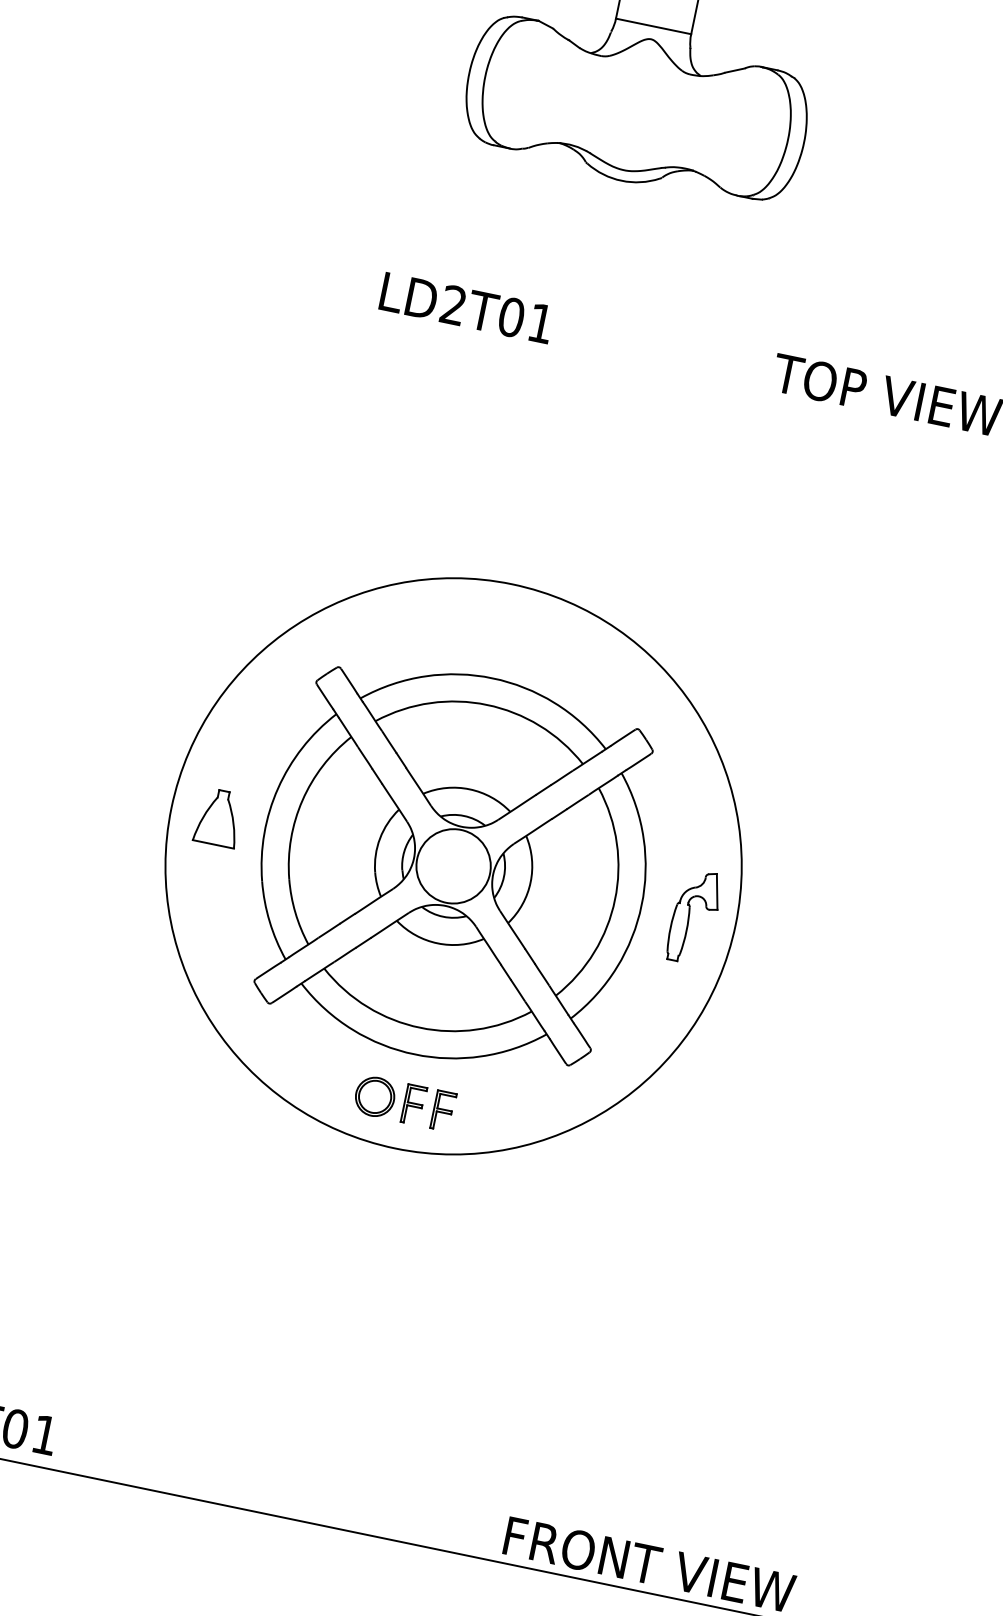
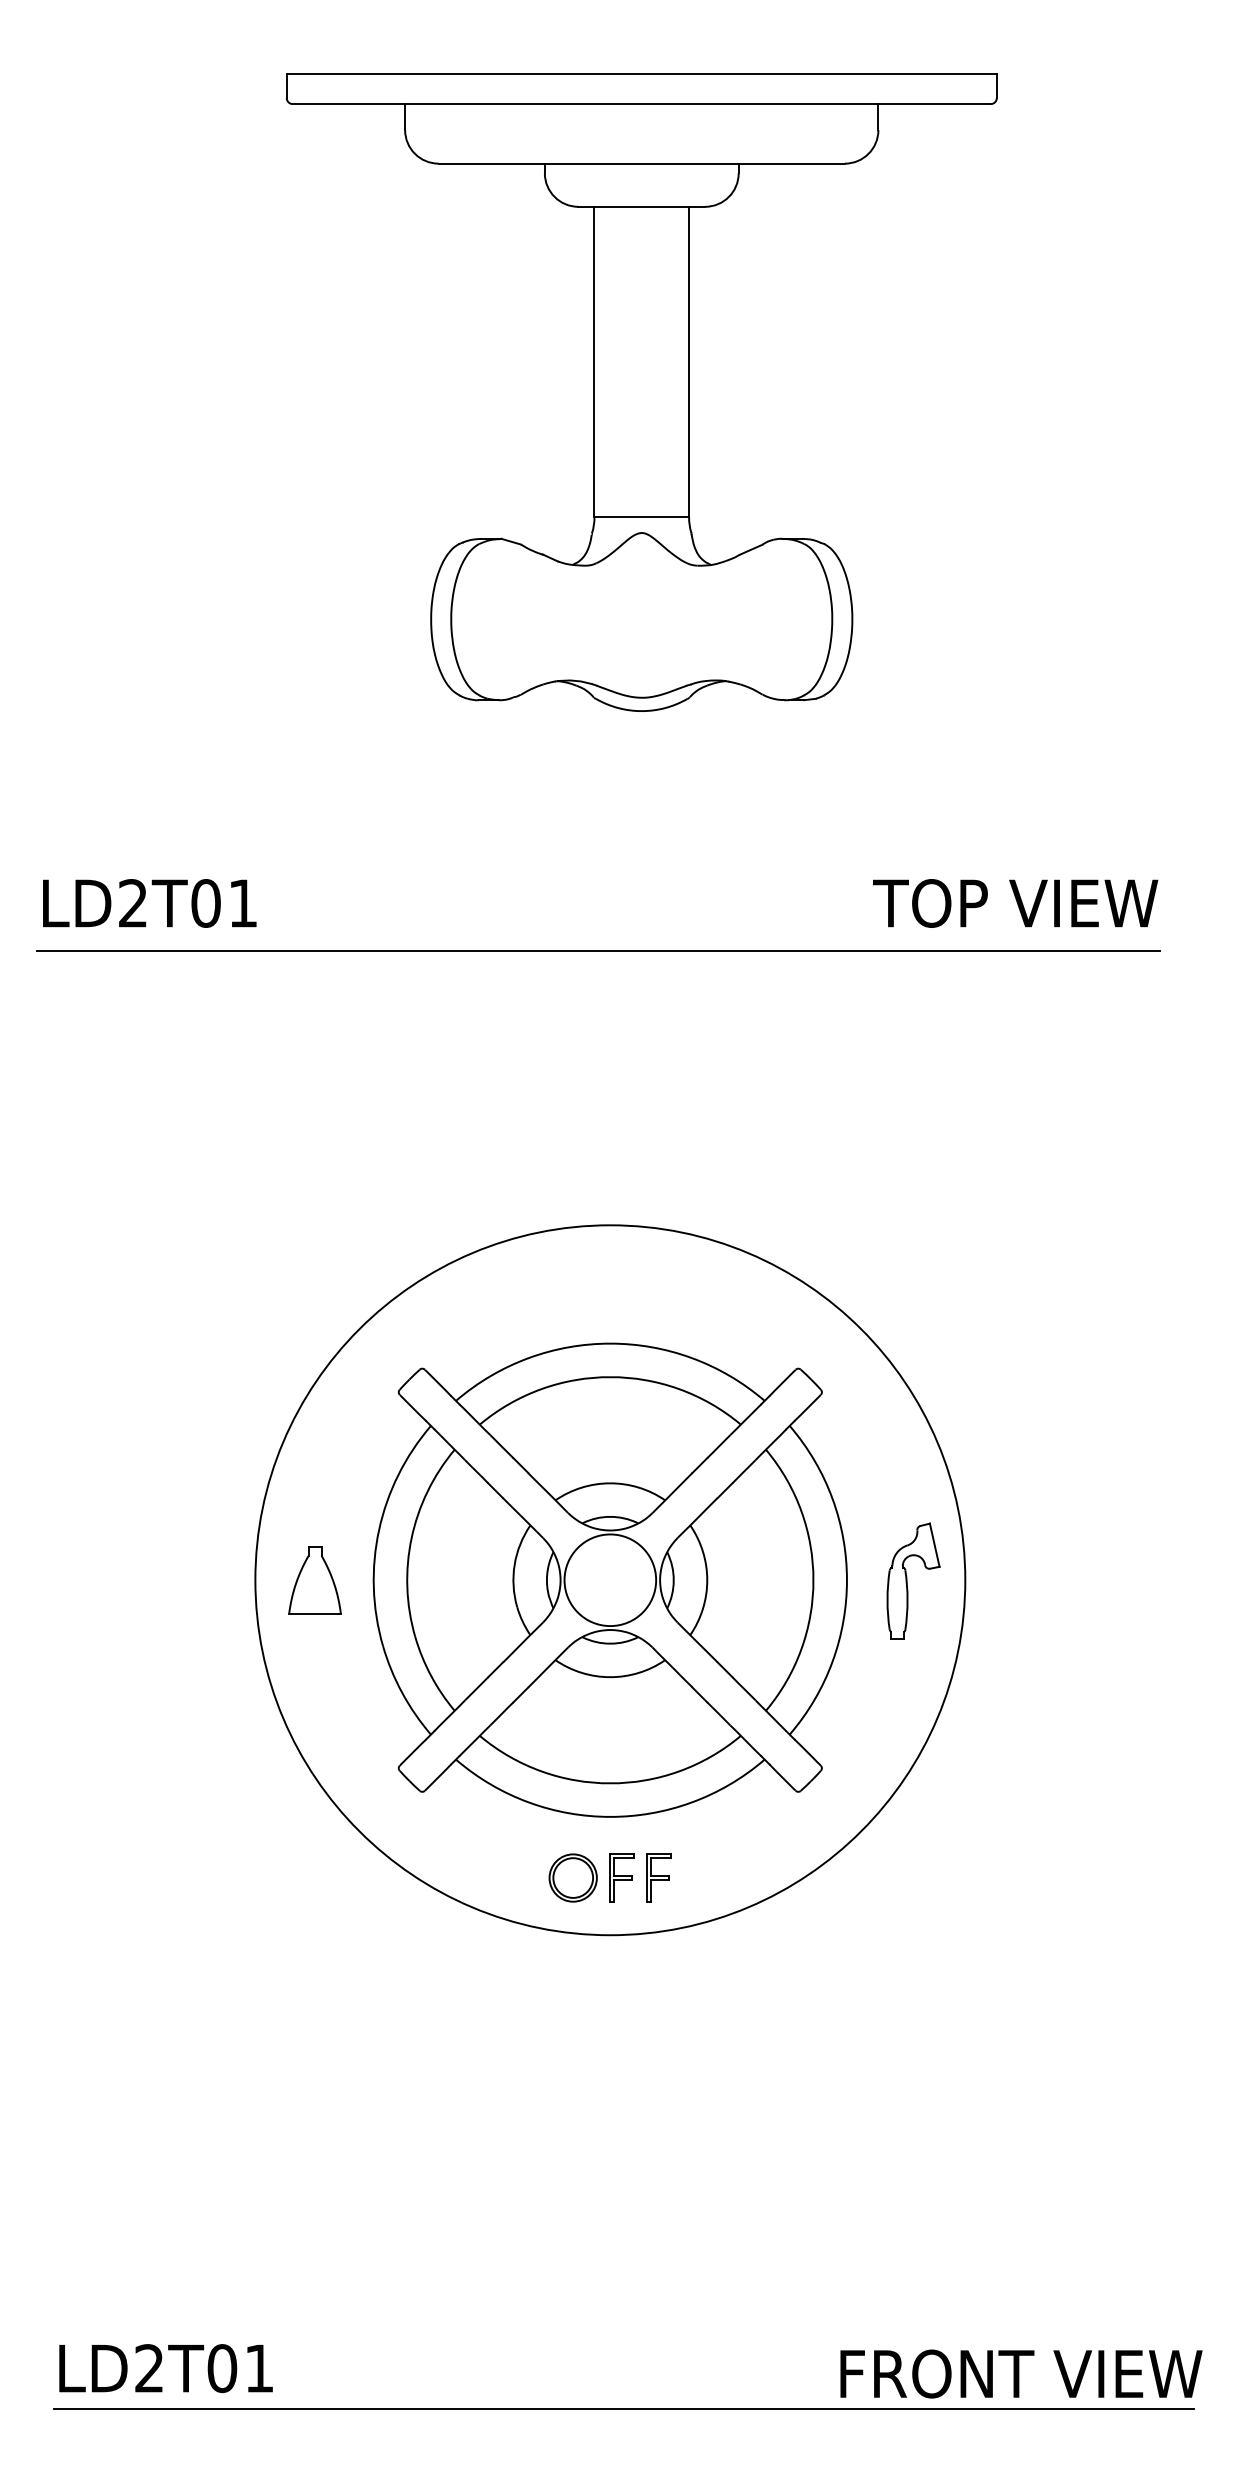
text: (466, 308) -> (149, 903), moved
line: (547, 363) -> (598, 950), added

